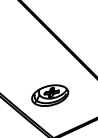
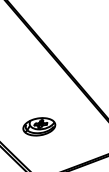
part: (50, 95) -> (39, 126), size x0.7

